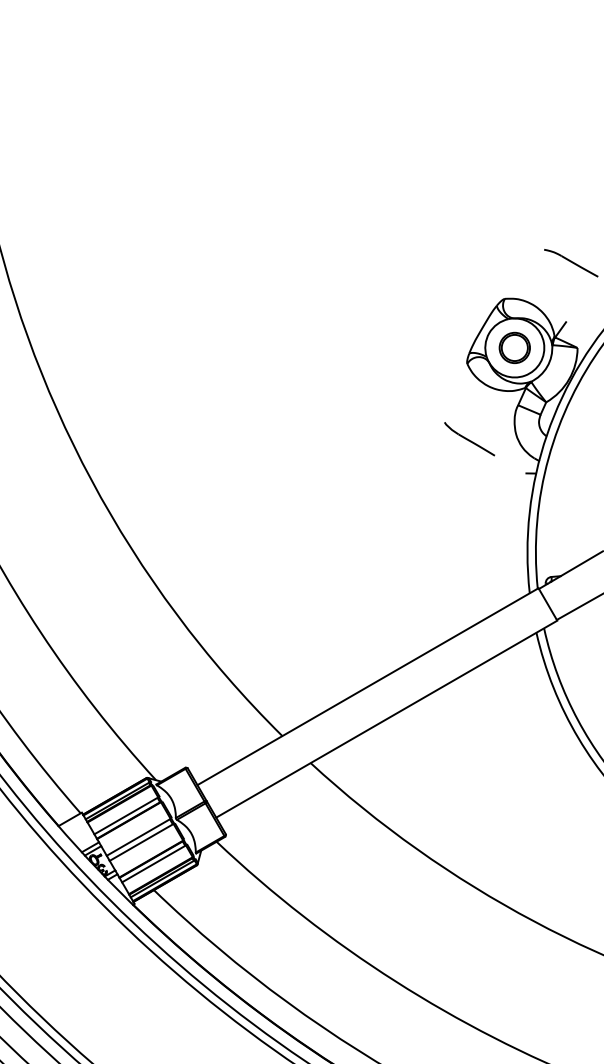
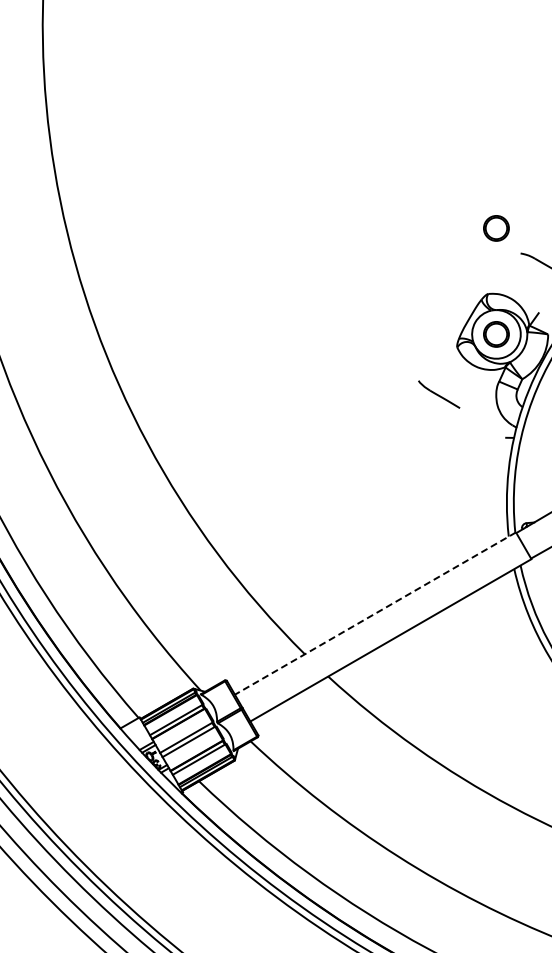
circle: (514, 219) -> (496, 228), added
part: (469, 439) -> (439, 394), moved
line: (368, 686) -> (375, 613), solid -> dashed

